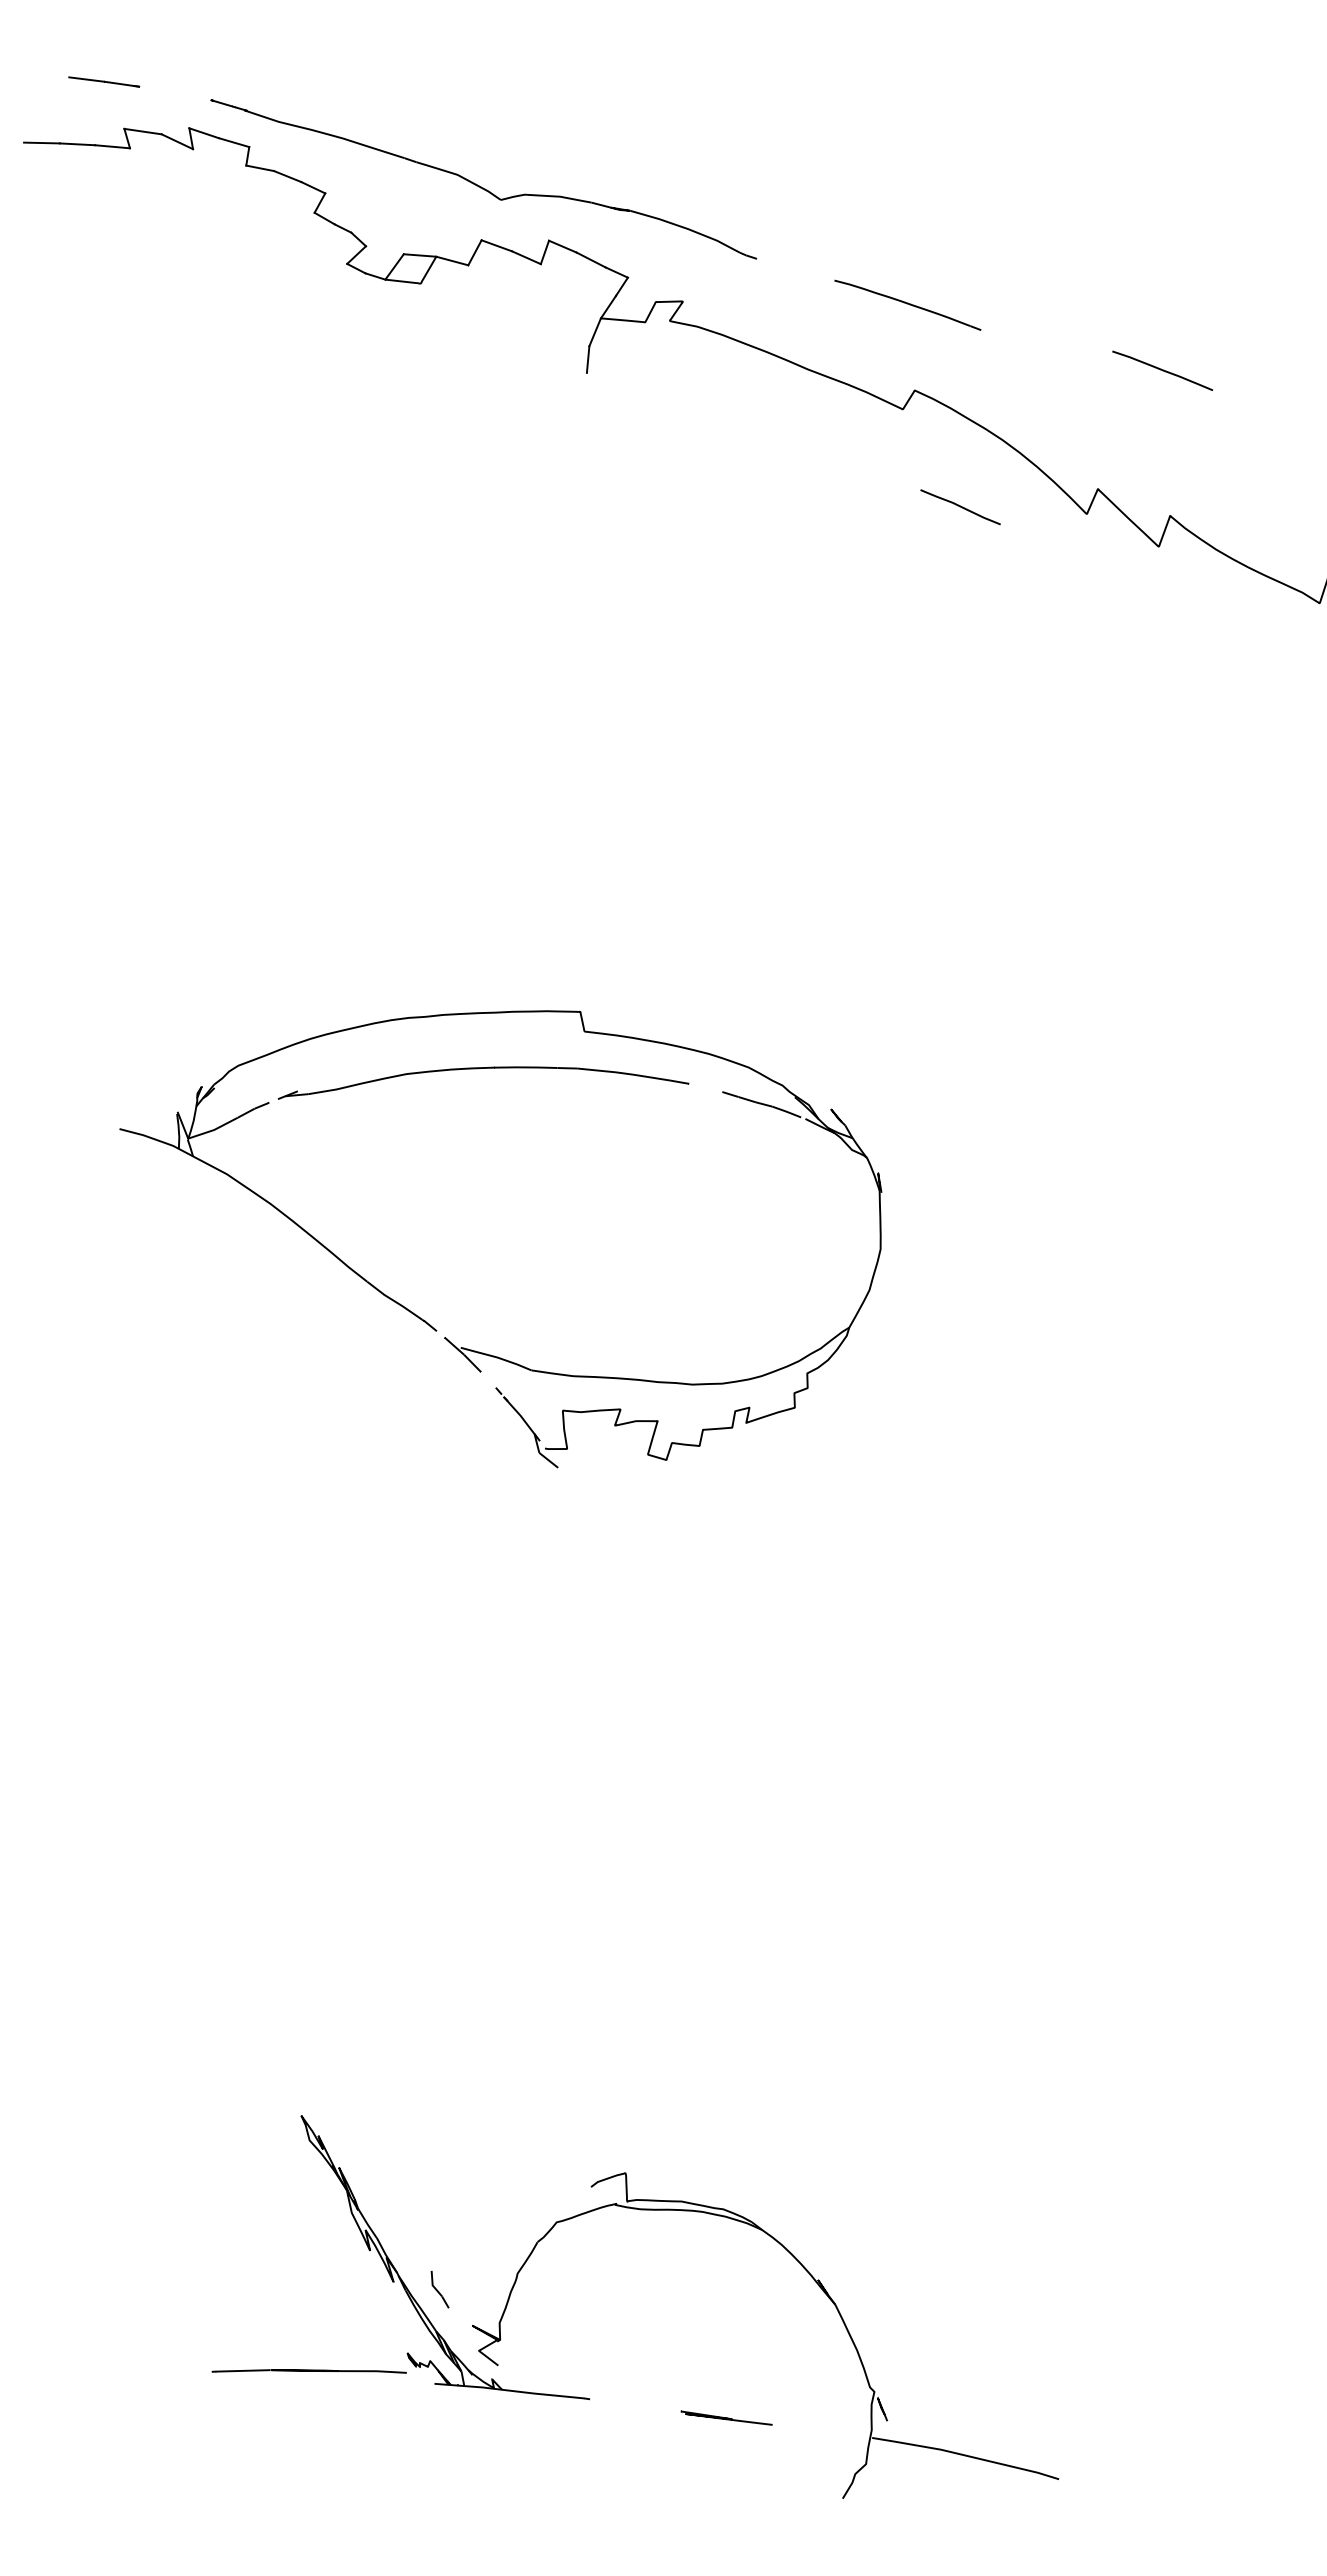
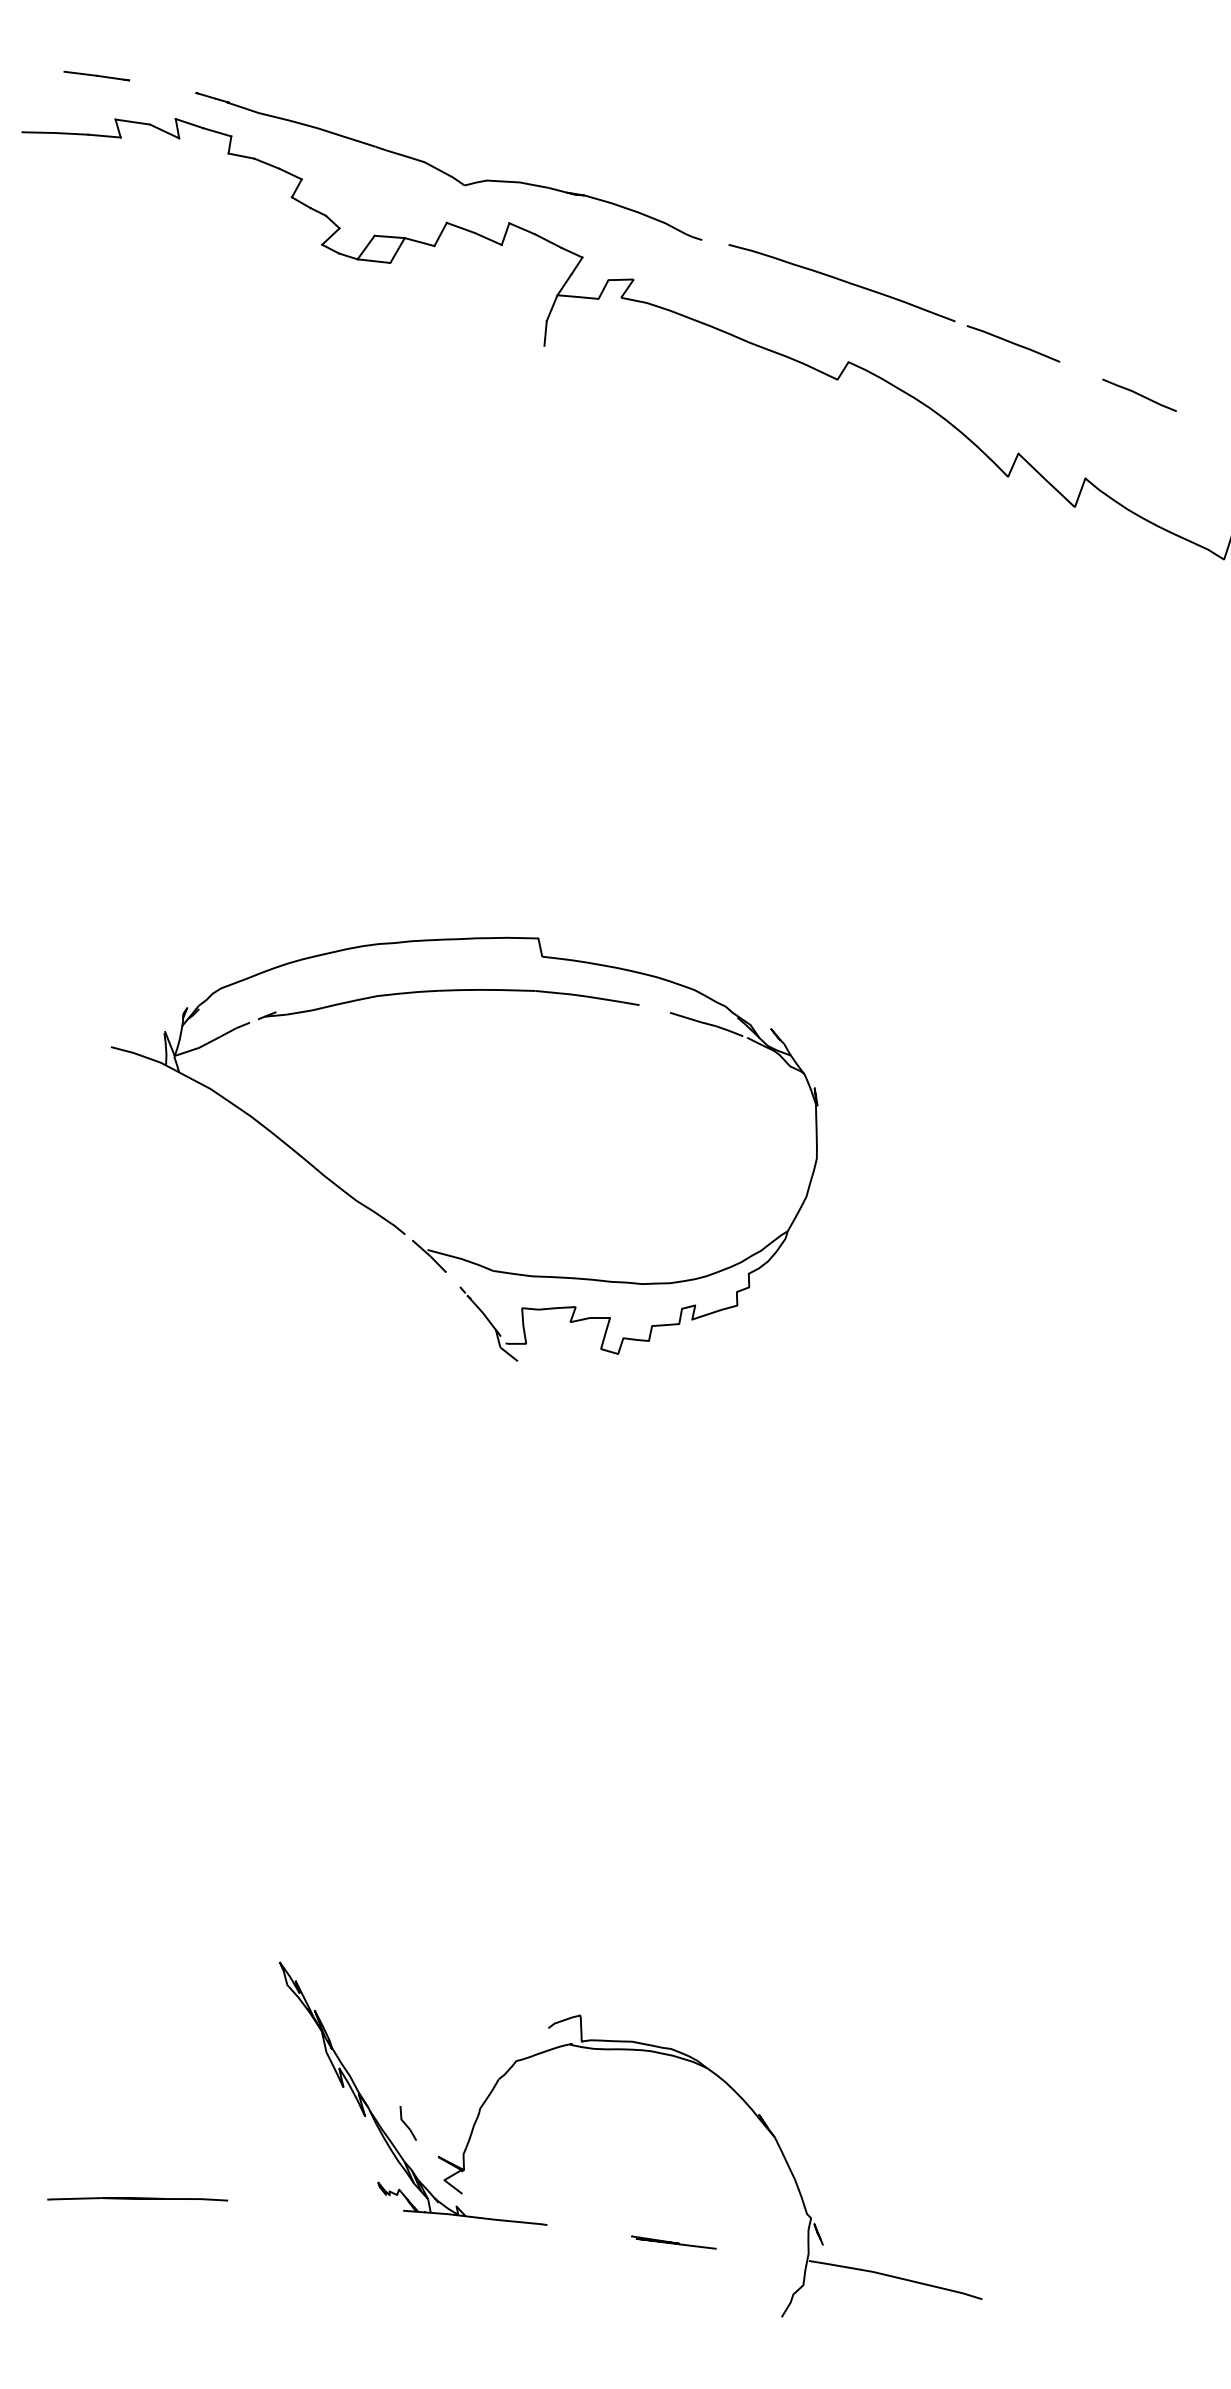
part: (907, 305) -> (841, 283), size x1.67
curve: (1162, 370) -> (1013, 343), moved
curve: (960, 507) -> (1139, 395), moved
line: (308, 2371) -> (136, 2199), moved

